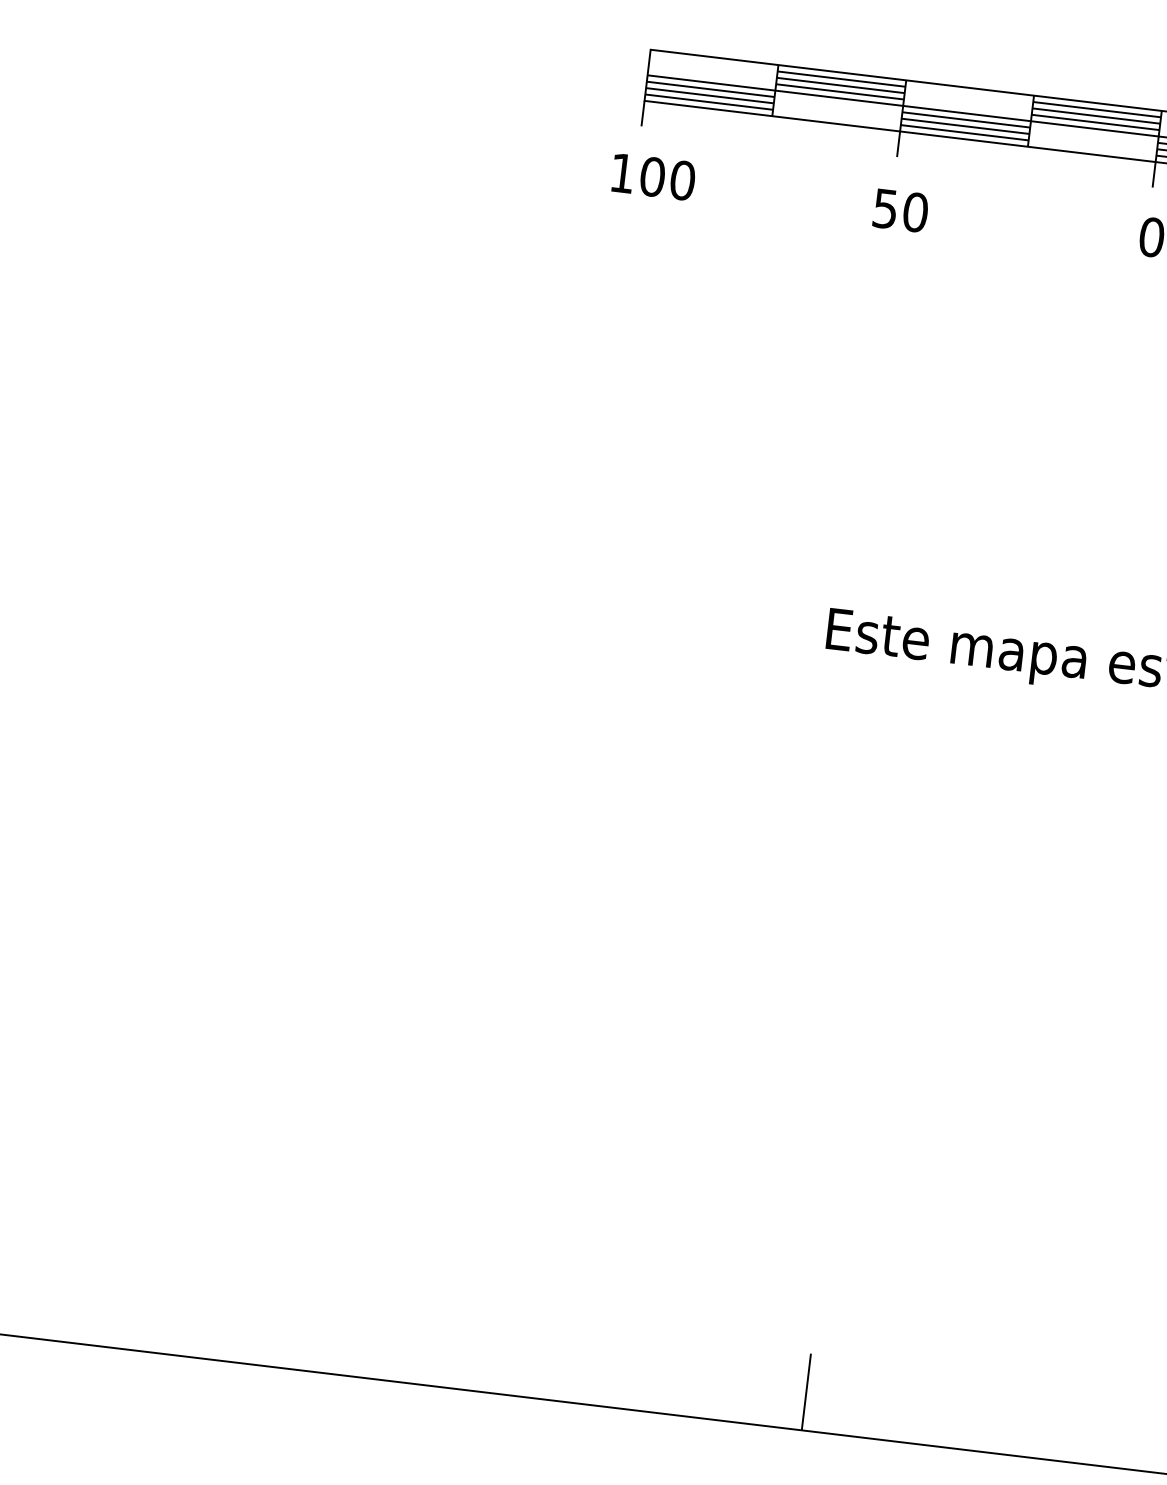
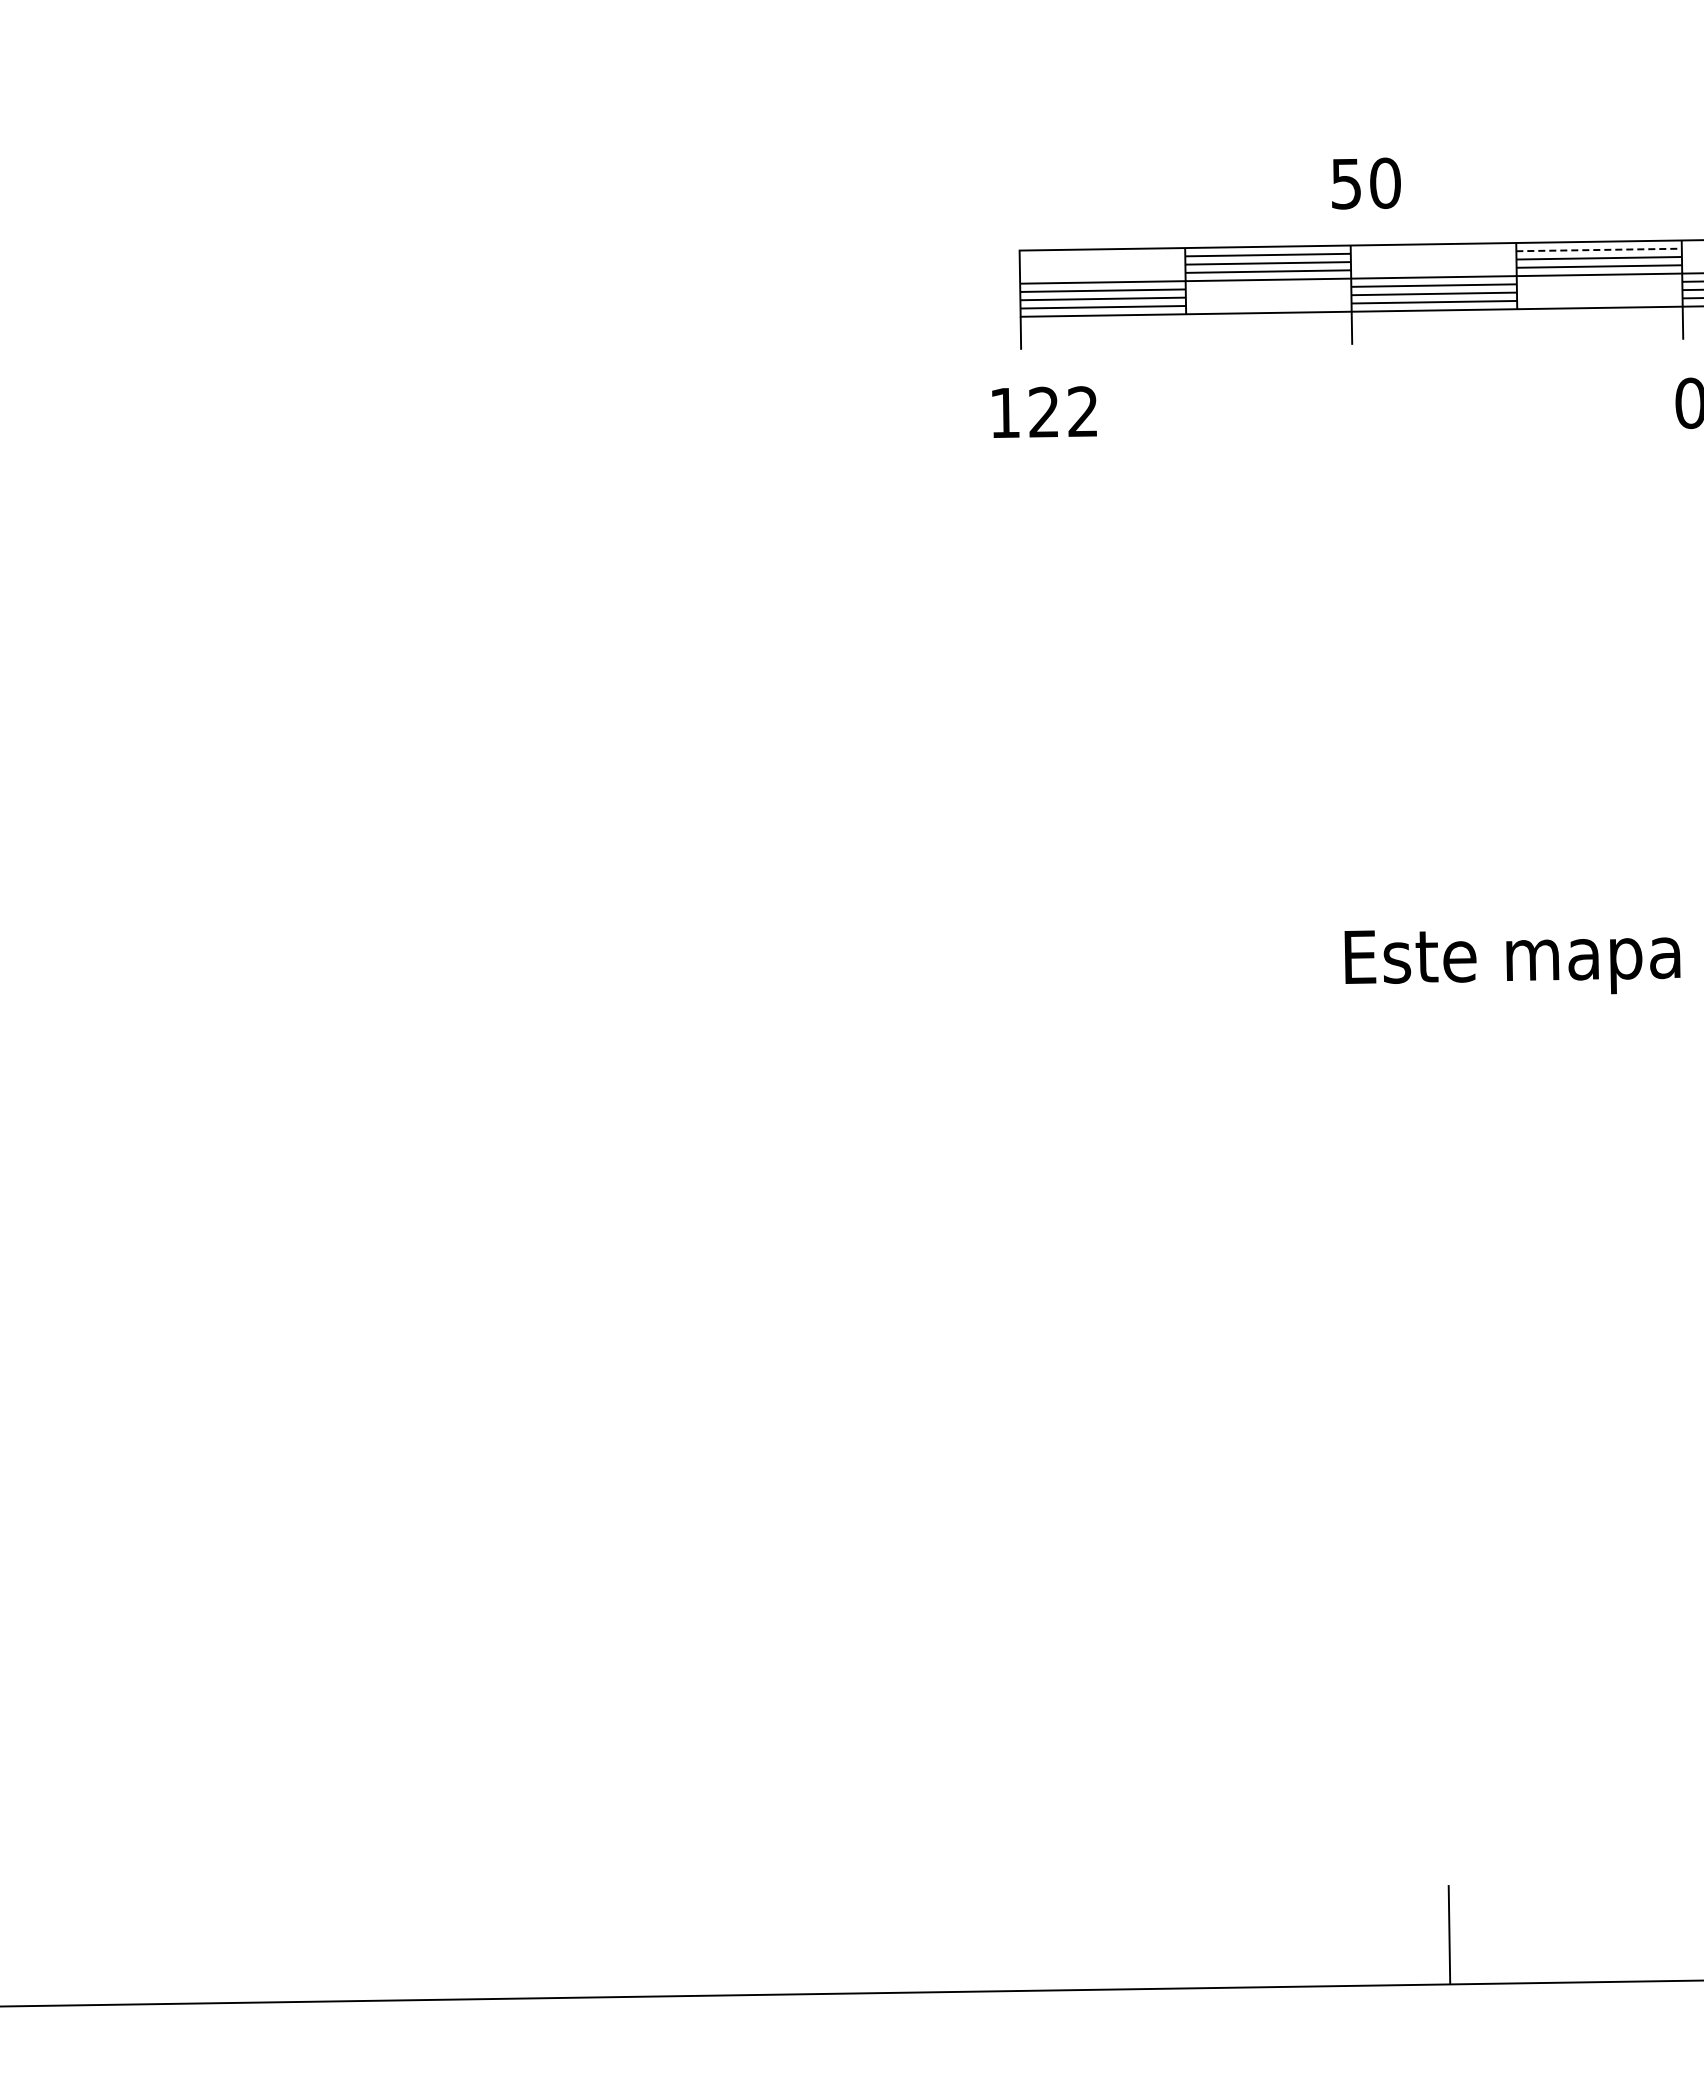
line: (1097, 109) -> (1599, 249), solid -> dashed
text: (667, 179) -> (1063, 412), 100 -> 122
text: (901, 210) -> (1366, 183), moved

